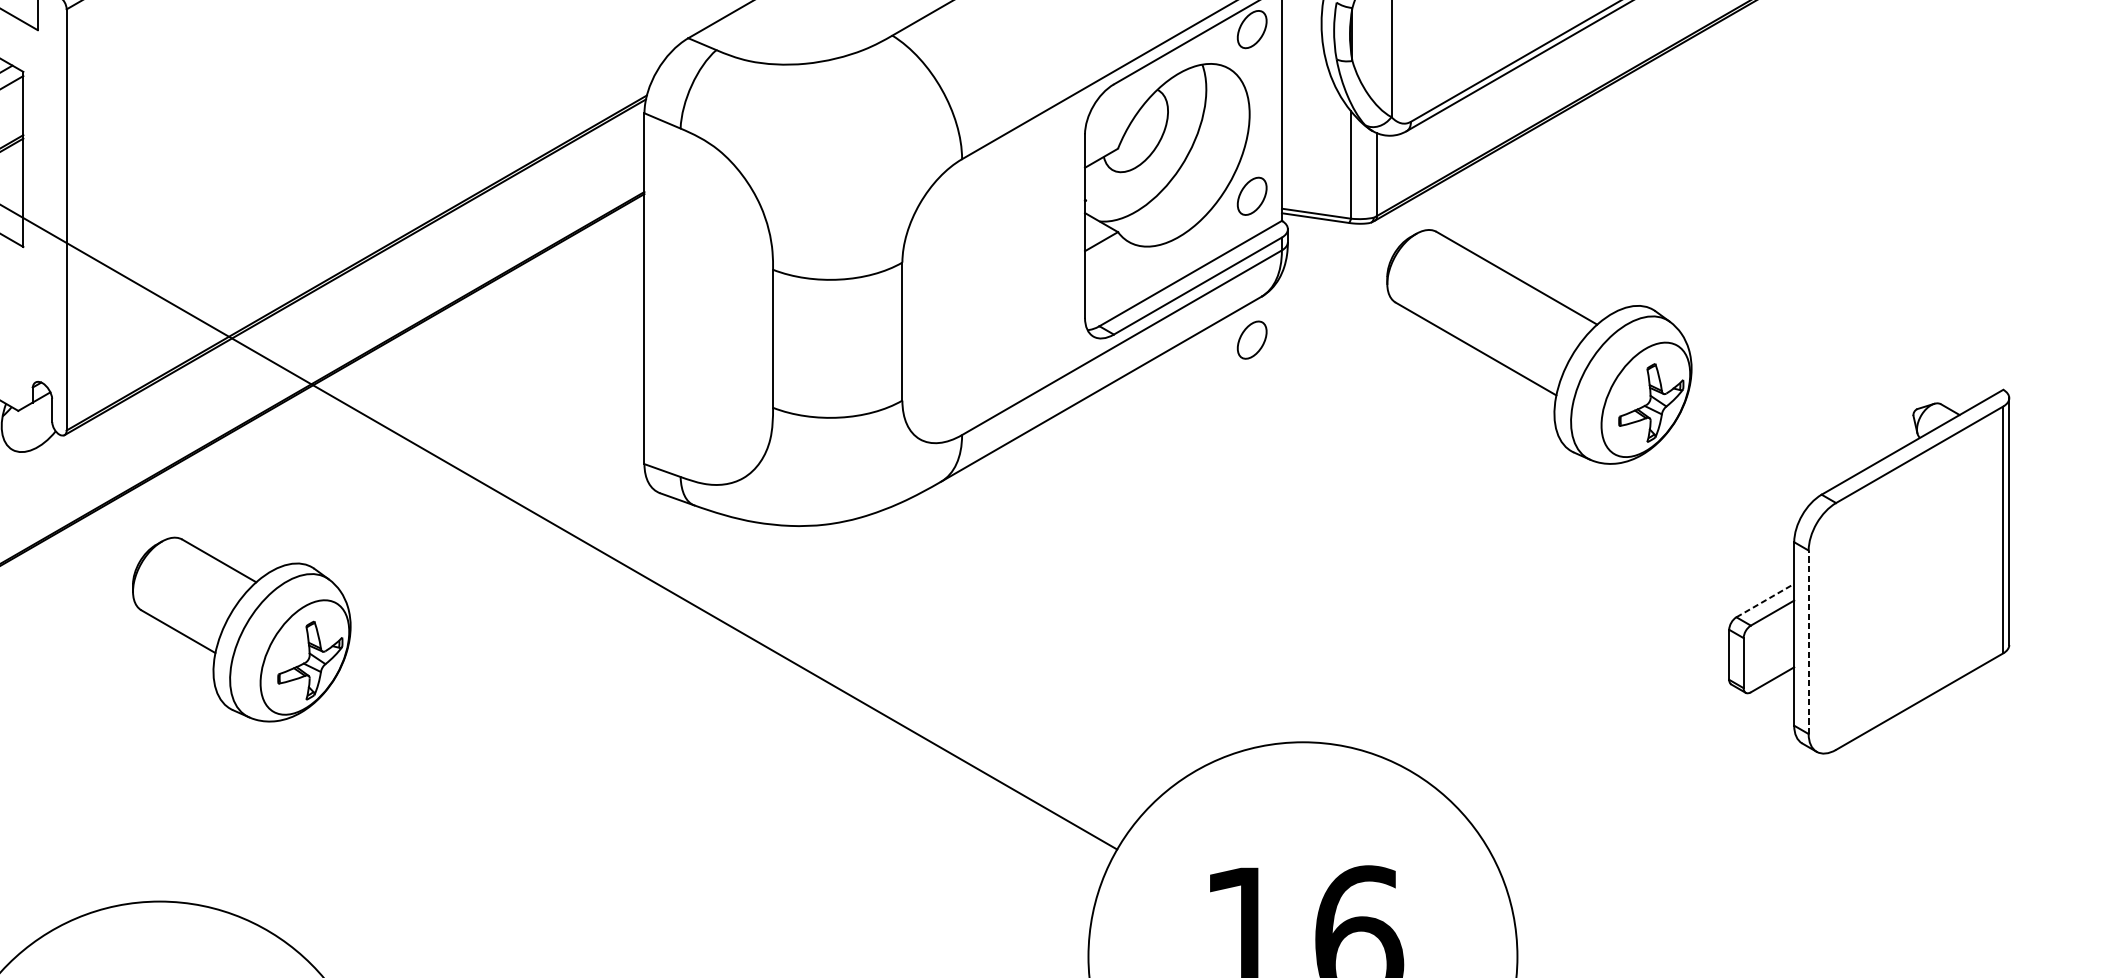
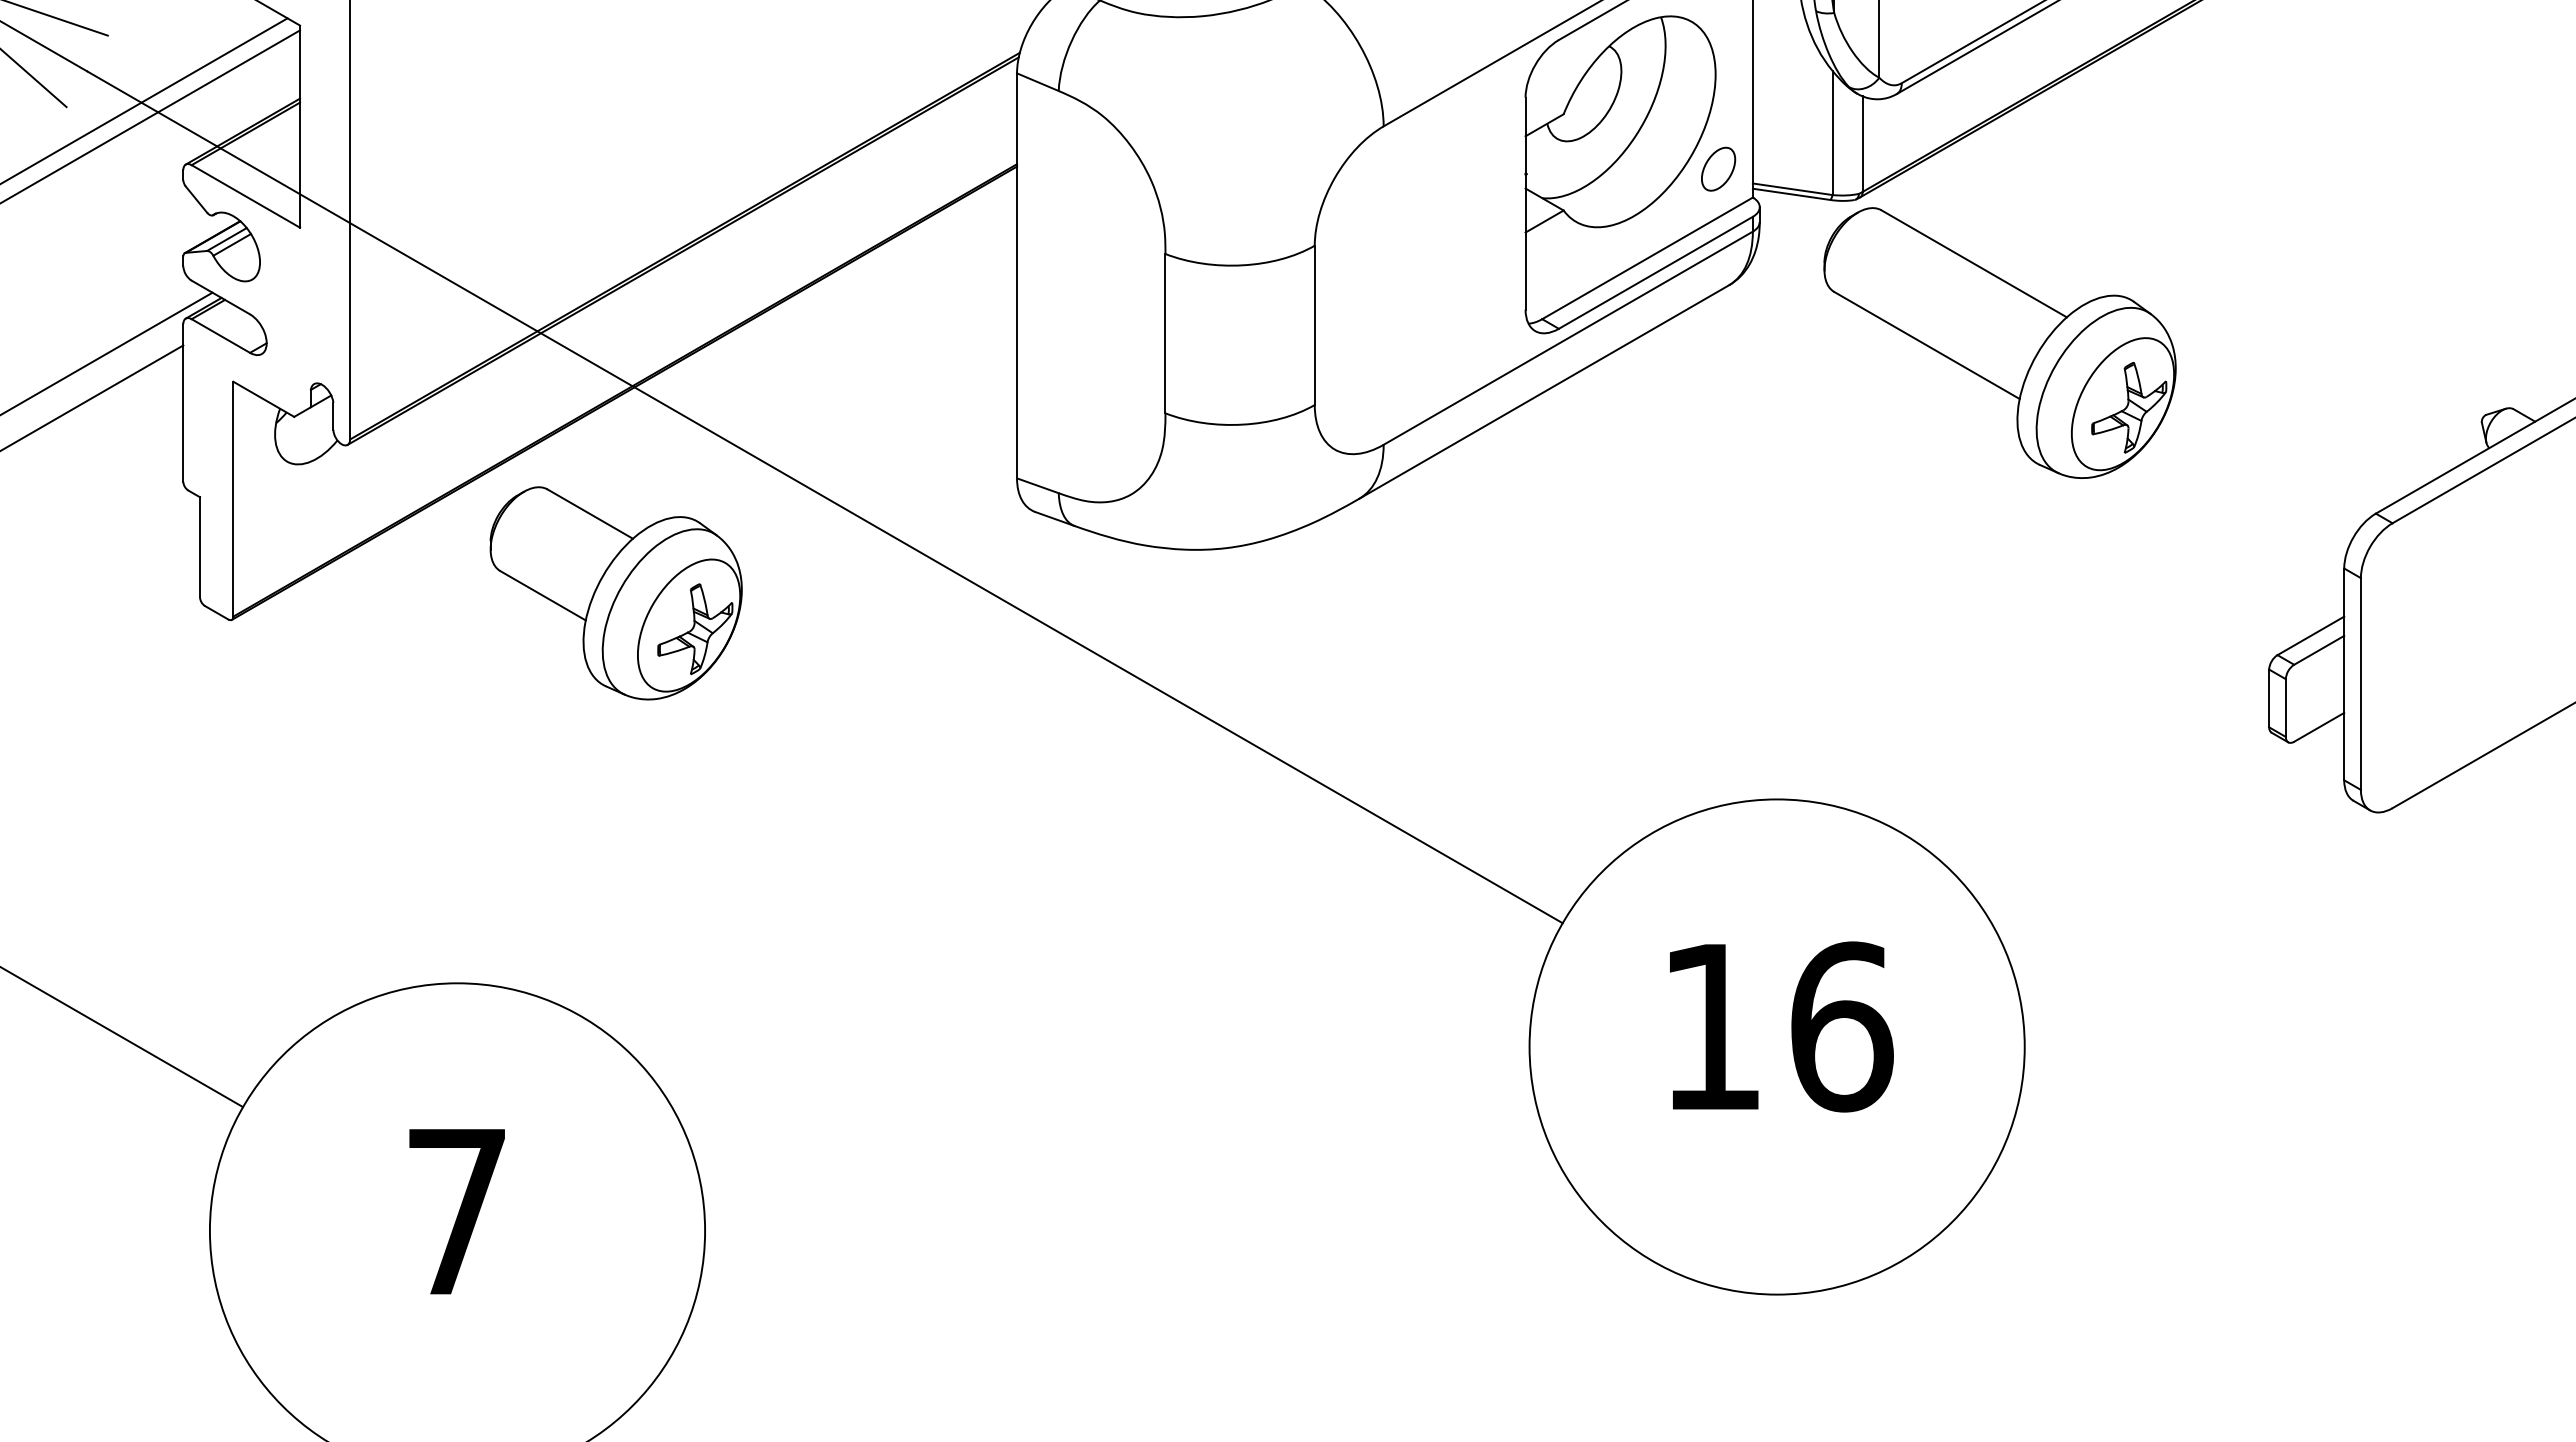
part: (1252, 339) -> (1718, 334), removed
part: (1538, 346) -> (1999, 342), moved
line: (1765, 600) -> (2310, 635), dashed -> solid
part: (241, 629) -> (615, 593), moved
line: (1808, 642) -> (2360, 684), dashed -> solid

